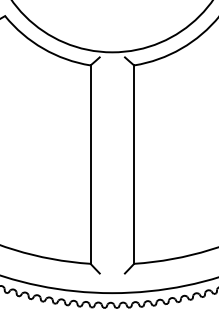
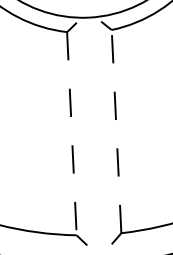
line: (134, 164) -> (116, 131), solid -> dashed
line: (90, 165) -> (71, 134), solid -> dashed

